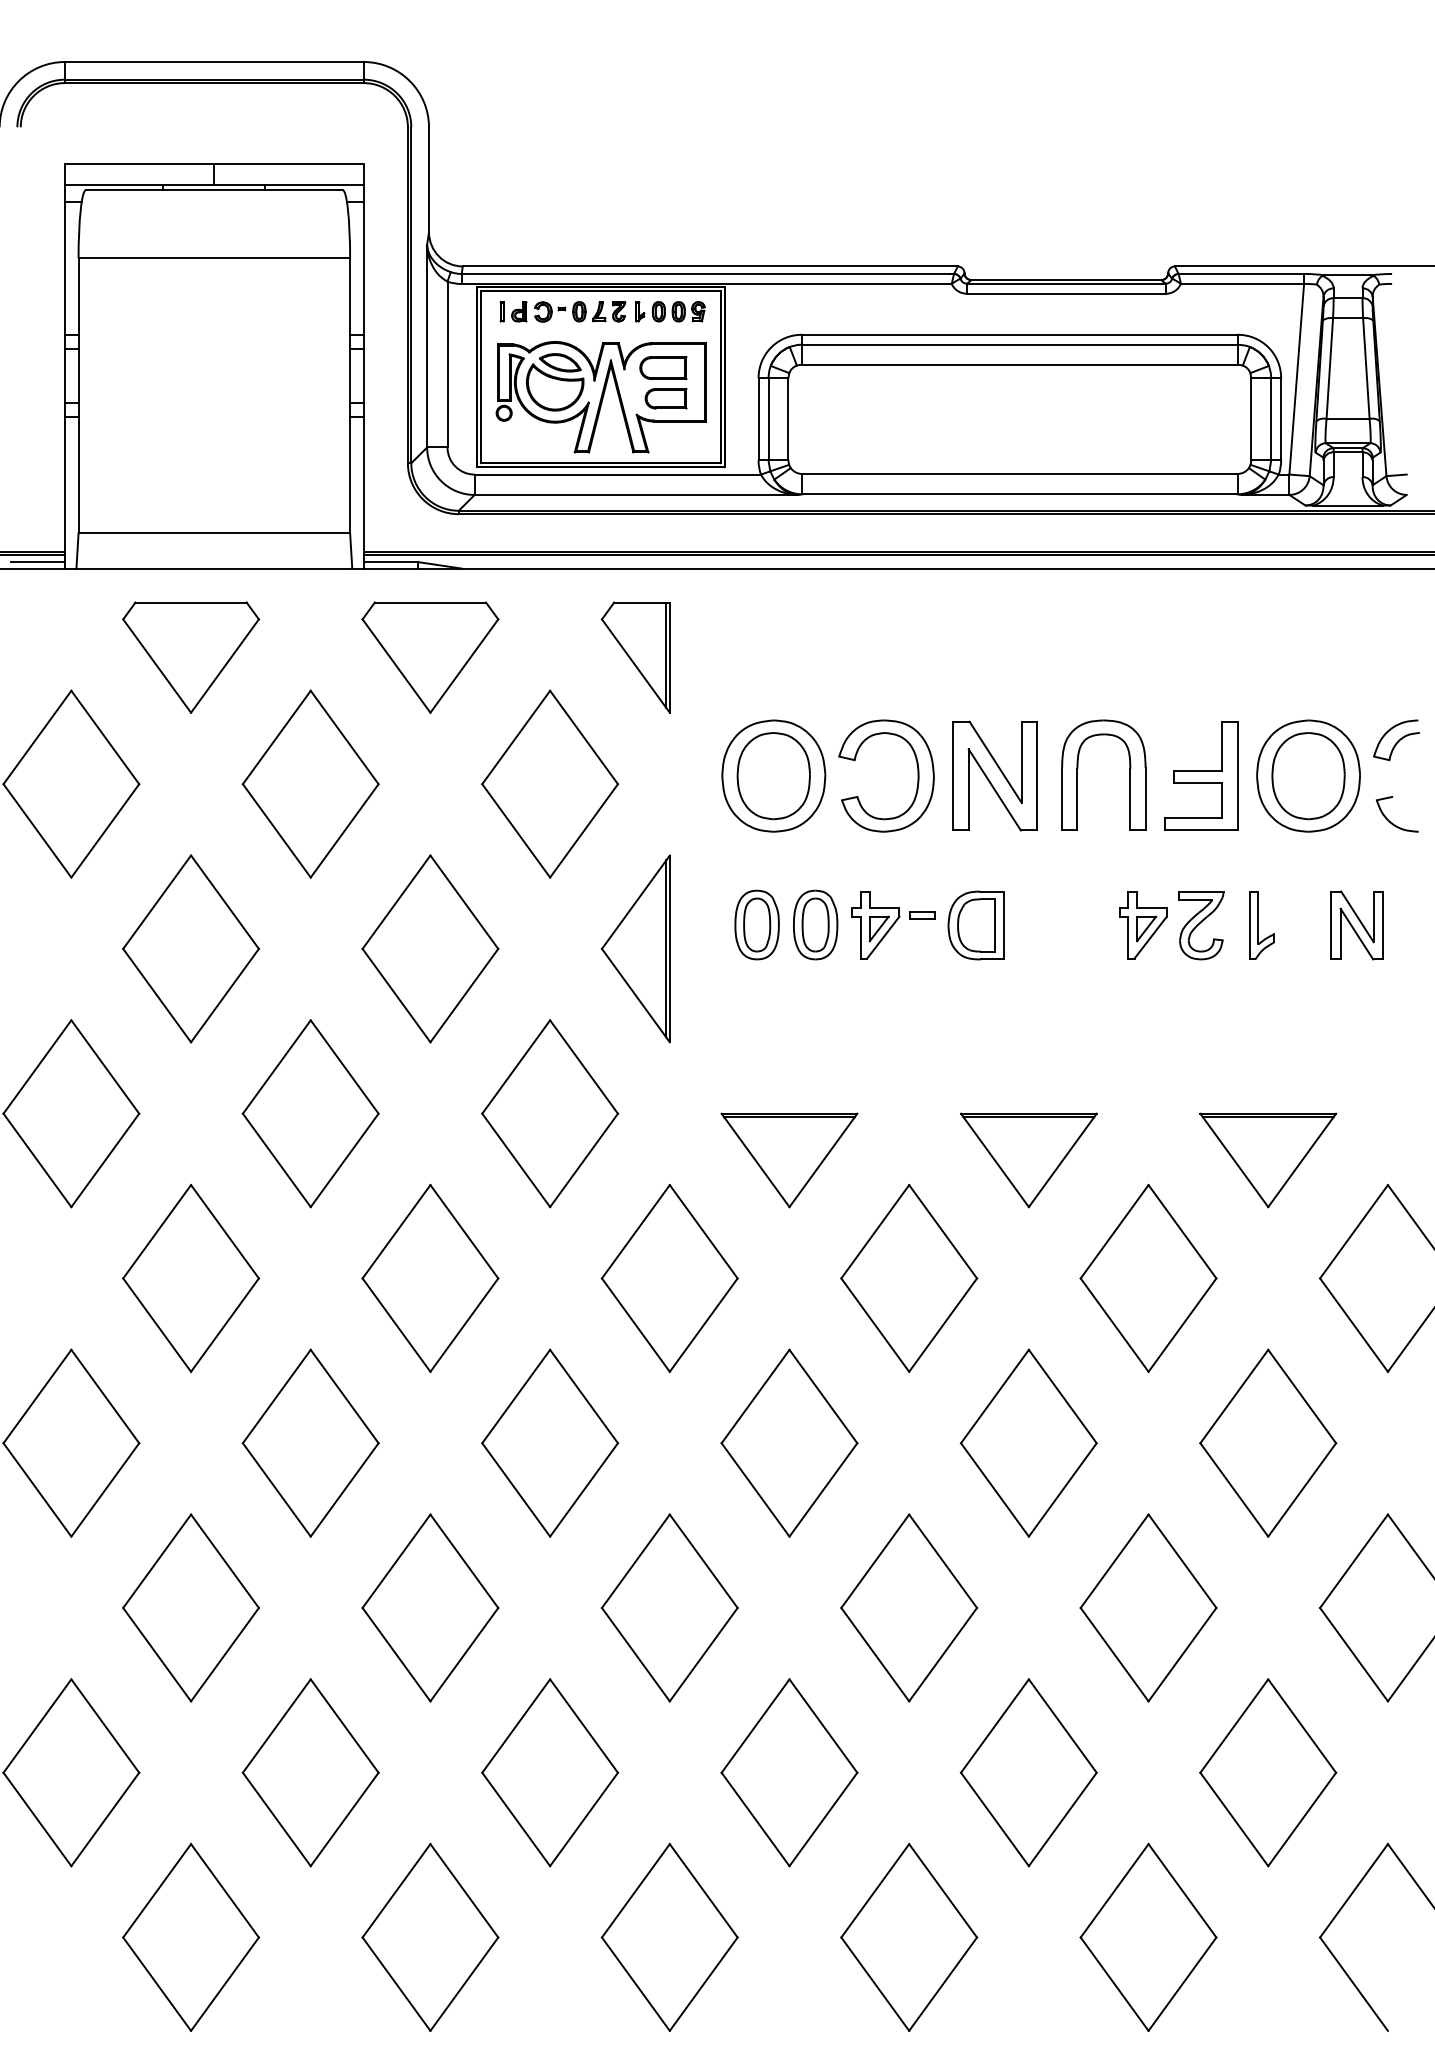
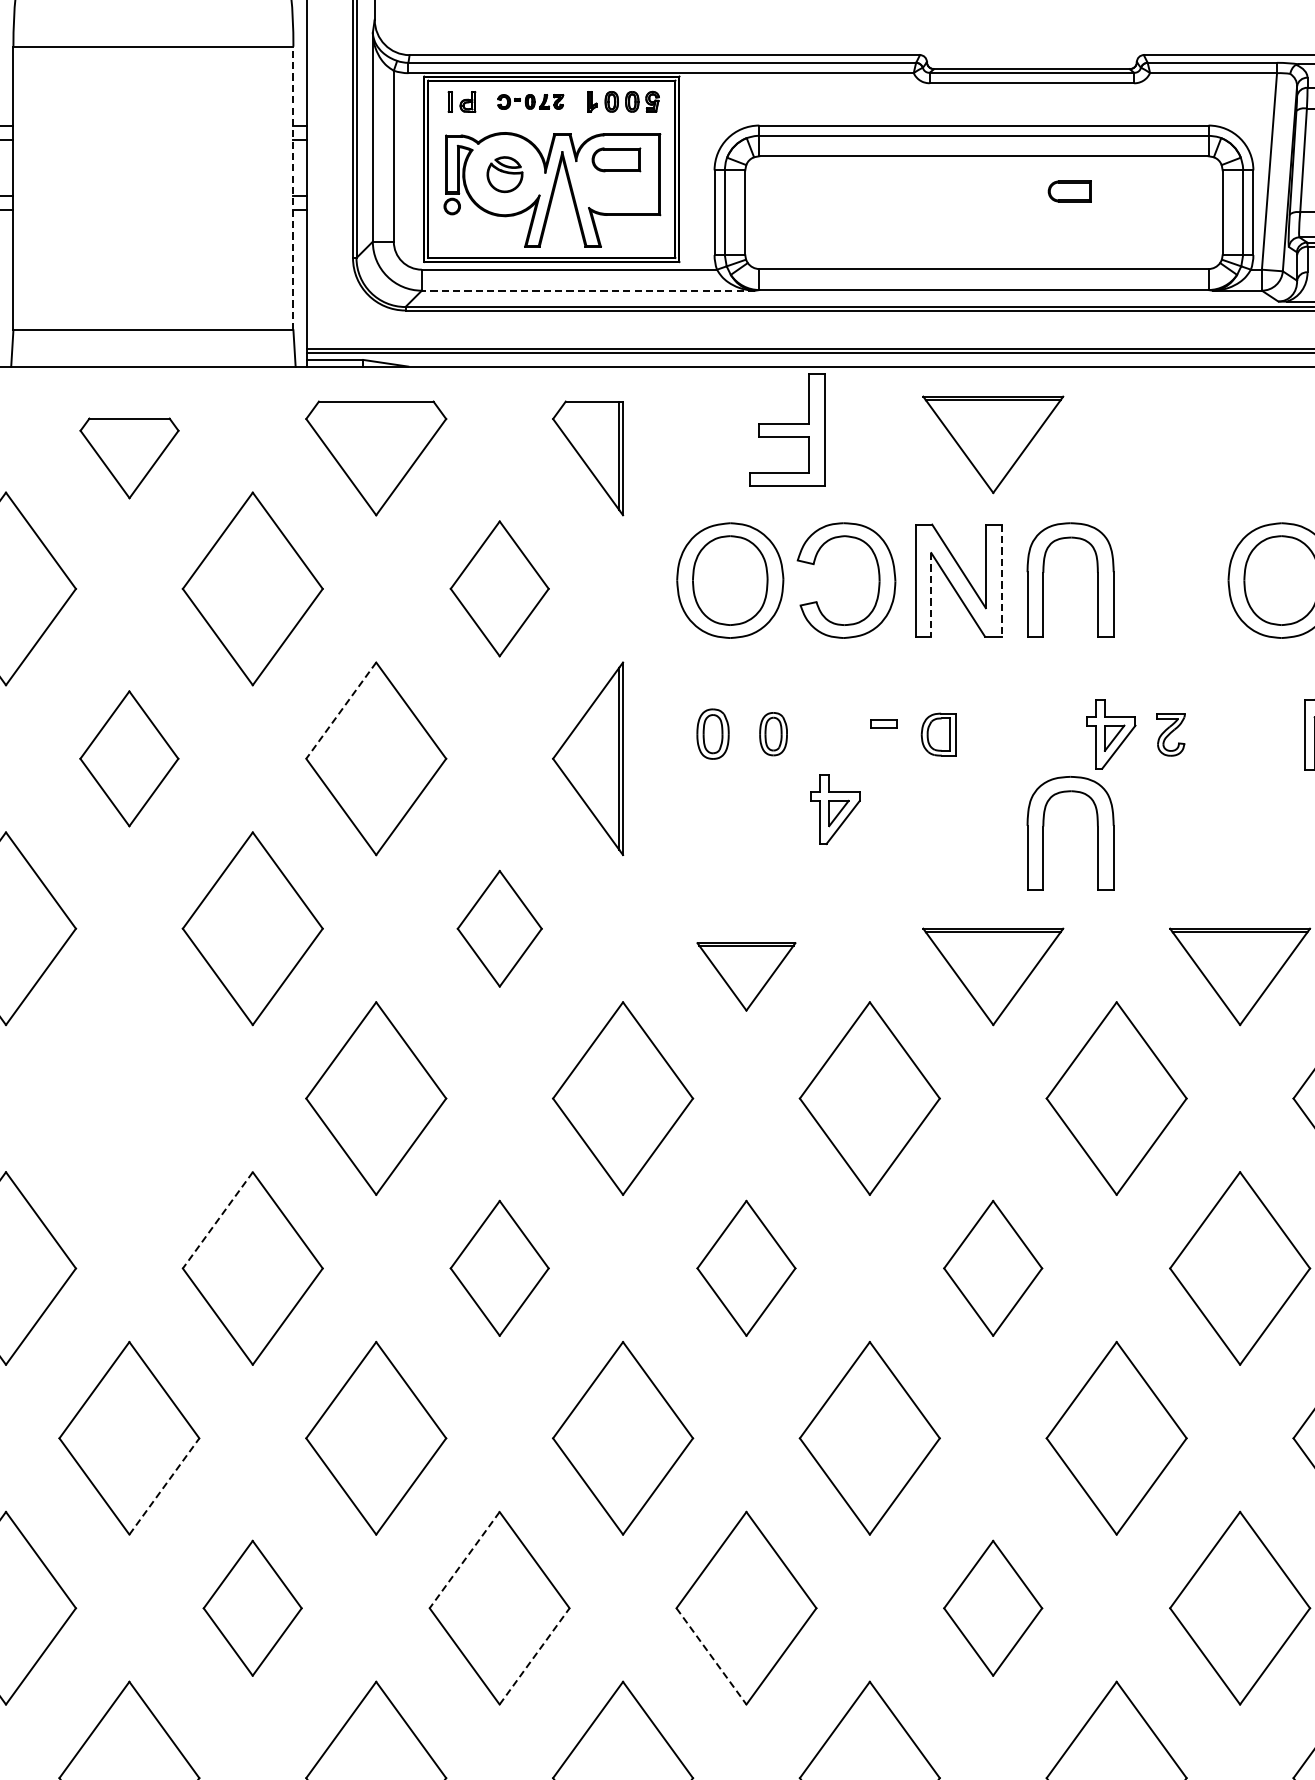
part: (580, 311) -> (530, 101), size x0.7
part: (555, 382) -> (505, 174), size x0.6
line: (350, 395) -> (293, 188), solid -> dashed
part: (665, 398) -> (1069, 191), moved
line: (636, 494) -> (588, 290), solid -> dashed
part: (1028, 644) -> (992, 444), added
part: (191, 657) -> (129, 458), size x0.7
part: (1201, 775) -> (787, 429), moved
line: (1037, 776) -> (1002, 581), solid -> dashed
part: (550, 783) -> (500, 588), size x0.7
line: (968, 789) -> (931, 594), solid -> dashed
line: (396, 902) -> (341, 710), solid -> dashed
part: (756, 924) -> (712, 733), size x0.7
part: (815, 924) -> (773, 733), size x0.6
part: (875, 925) -> (835, 809), moved
part: (975, 925) -> (938, 734), size x0.6
part: (1201, 925) -> (1171, 734), size x0.6
part: (1261, 925) -> (1233, 734), removed
part: (190, 948) -> (128, 758), size x0.7
part: (1078, 1014) -> (1044, 826), added
part: (550, 1113) -> (500, 928), size x0.6
part: (789, 1160) -> (746, 976), size x0.7
part: (191, 1278) -> (129, 1098), removed
line: (276, 1396) -> (217, 1220), solid -> dashed
part: (550, 1442) -> (500, 1267), size x0.7
part: (789, 1442) -> (746, 1267), size x0.7
part: (1028, 1442) -> (992, 1267), size x0.7
line: (224, 1654) -> (163, 1486), solid -> dashed
line: (516, 1726) -> (464, 1560), solid -> dashed
part: (310, 1772) -> (252, 1607), size x0.7
part: (1028, 1772) -> (992, 1607), size x0.7
line: (584, 1819) -> (535, 1656), solid -> dashed
line: (755, 1819) -> (711, 1656), solid -> dashed

